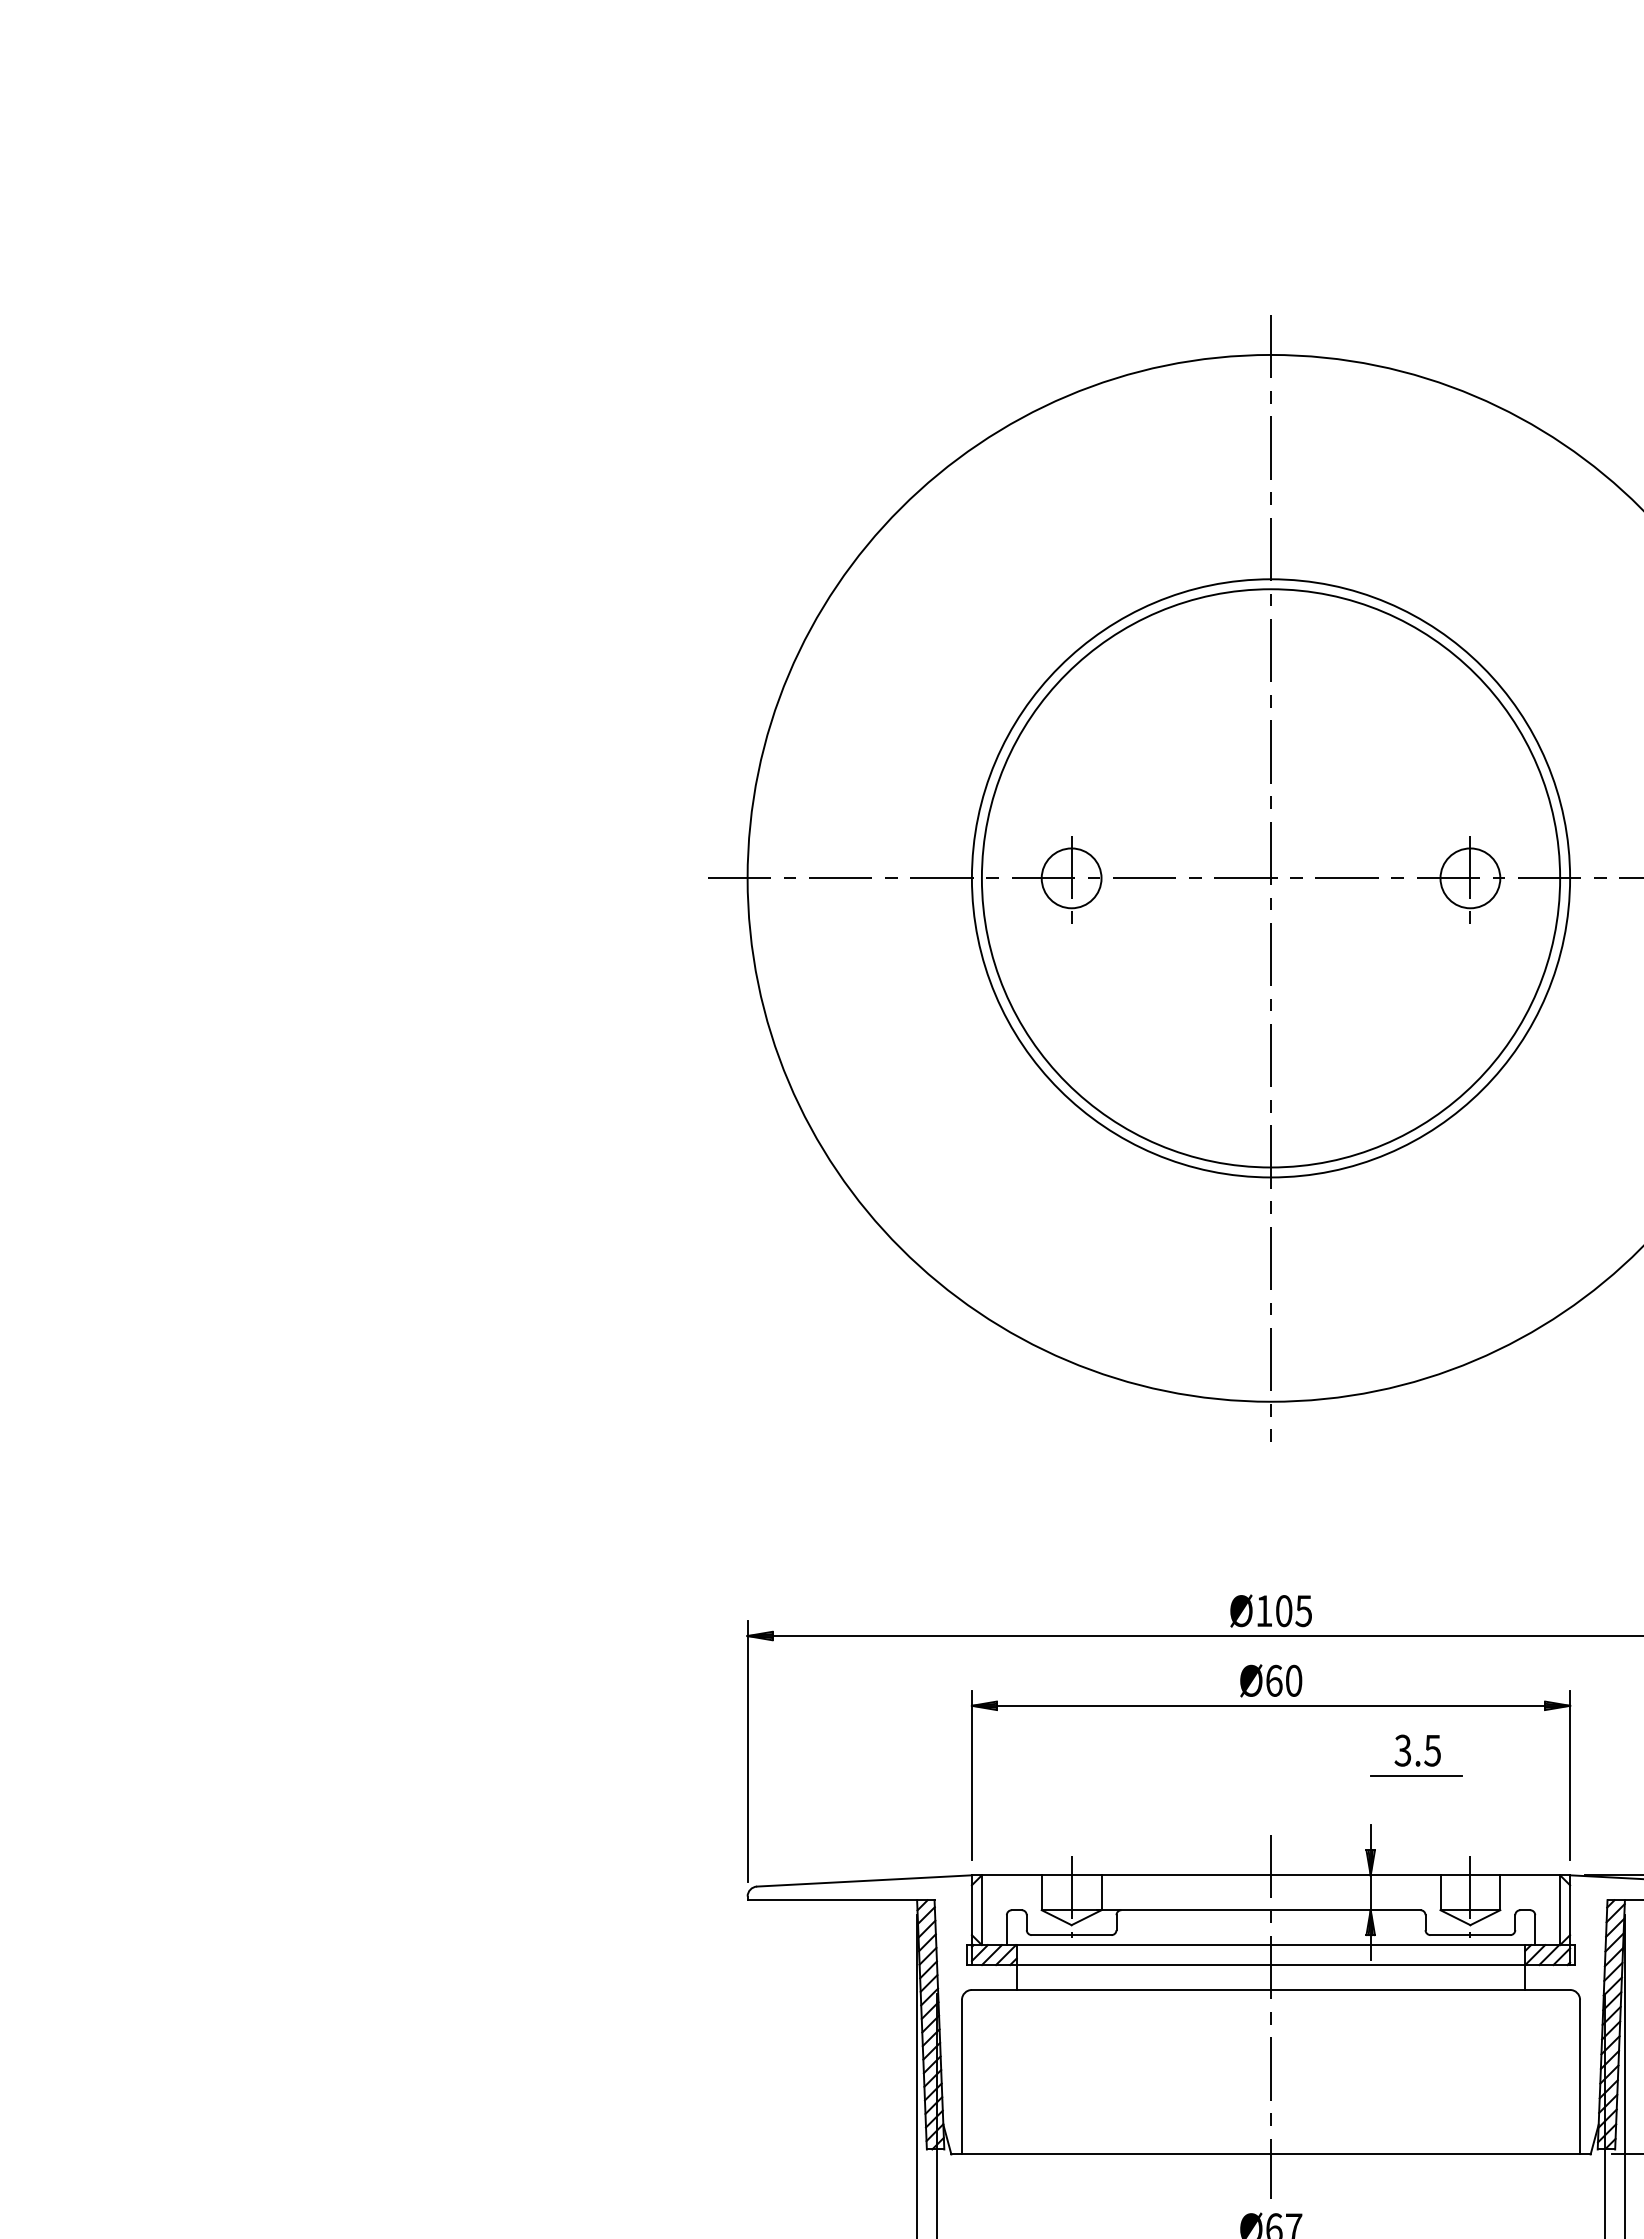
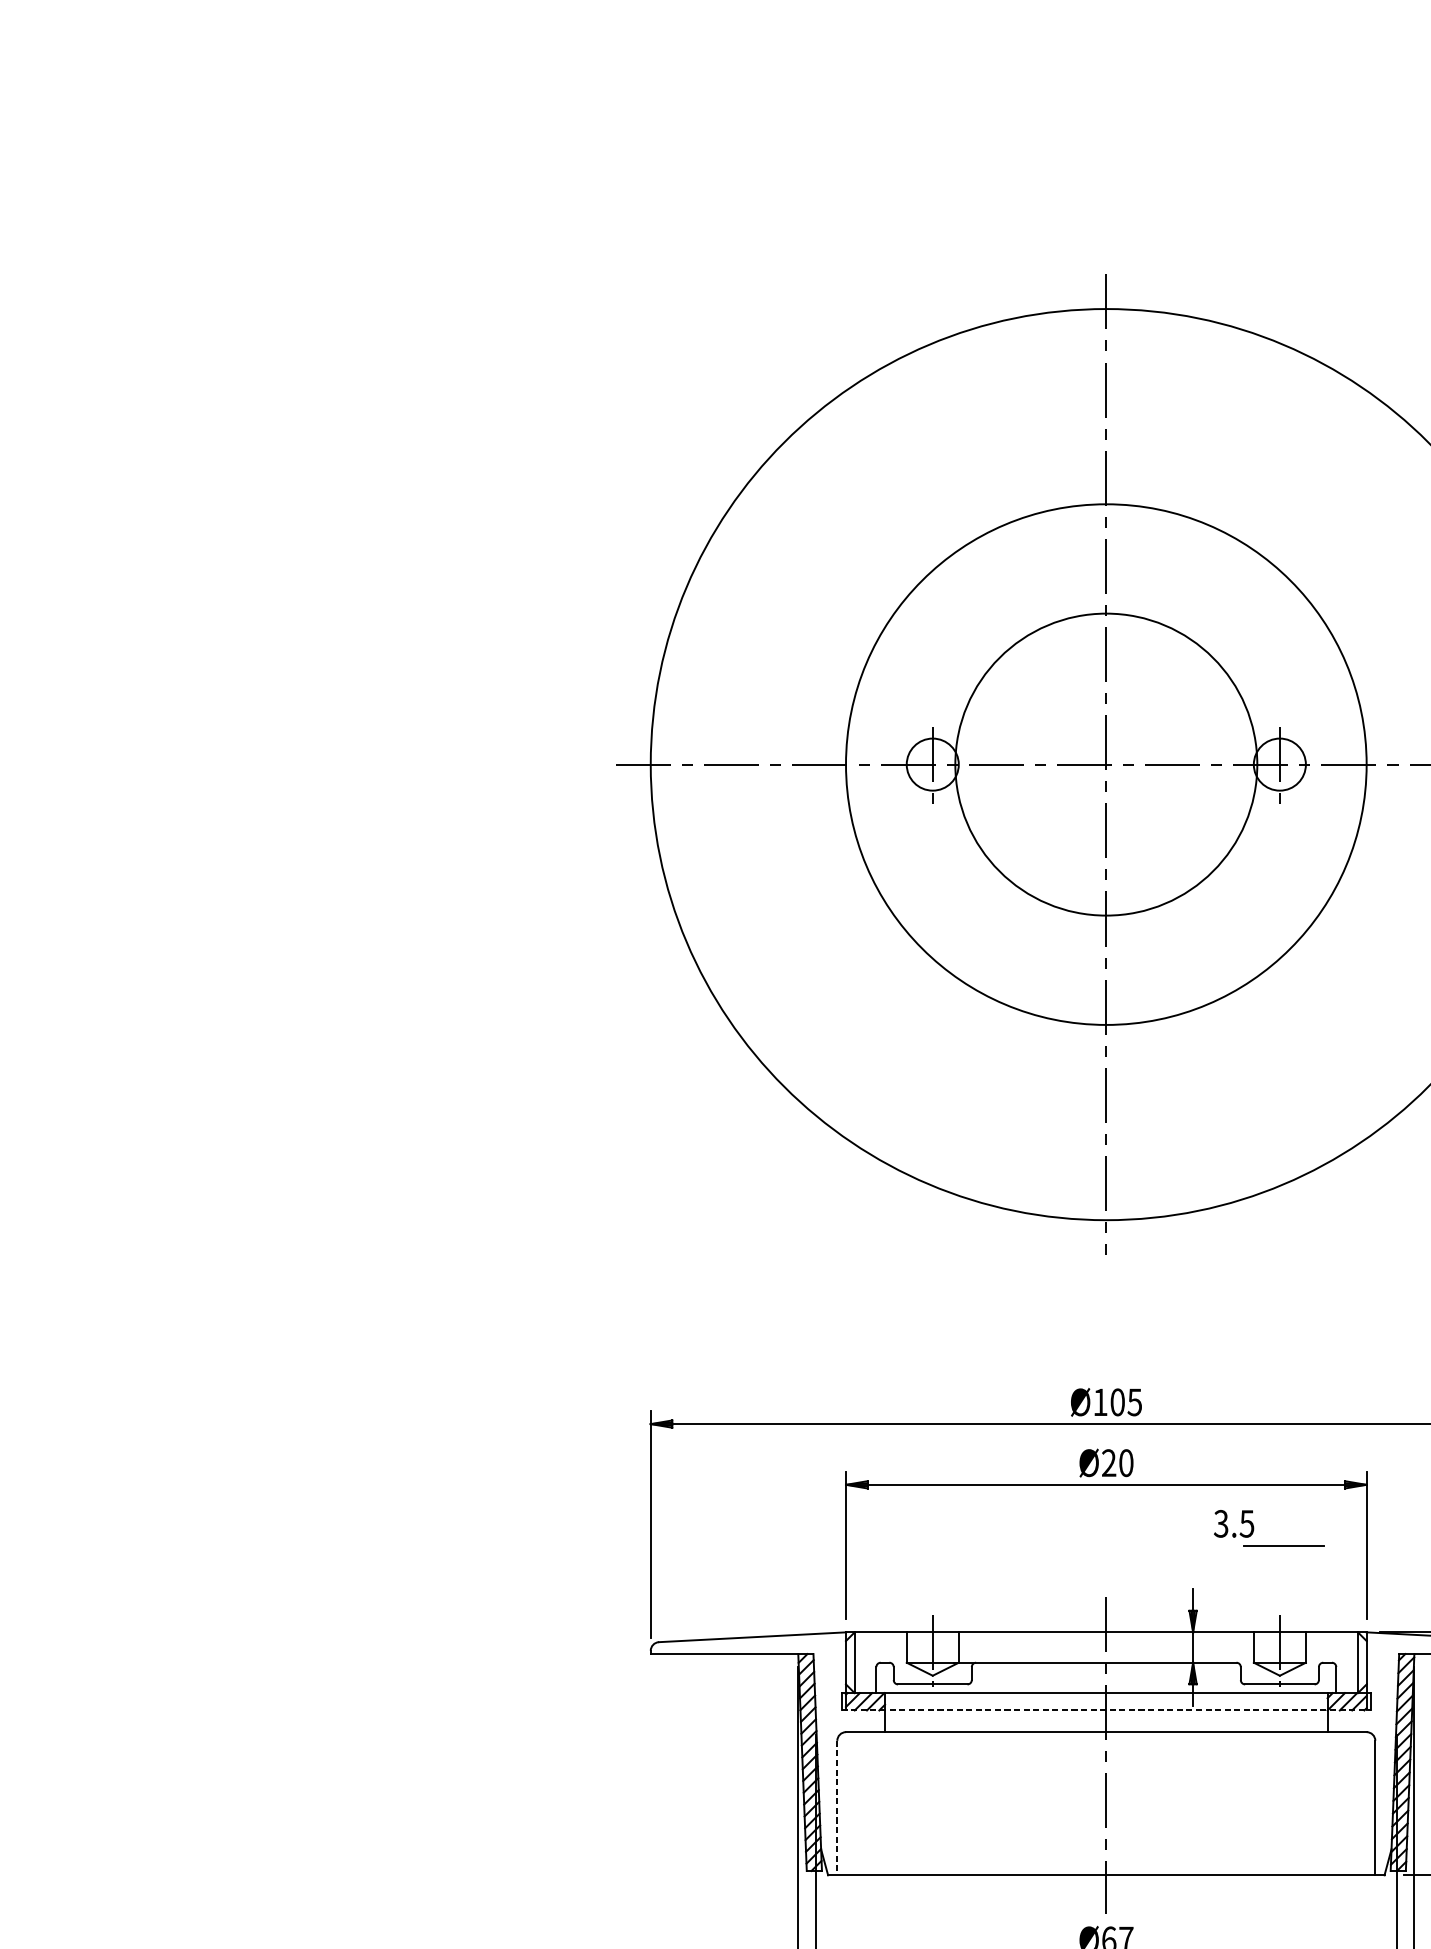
circle: (1270, 878) -> (1105, 764), size x0.6
text: (1274, 1680) -> (1109, 1462), Ø60 -> Ø20
line: (1416, 1775) -> (1284, 1545), moved
line: (1271, 1965) -> (1106, 1710), solid -> dashed
line: (961, 2077) -> (836, 1808), solid -> dashed

